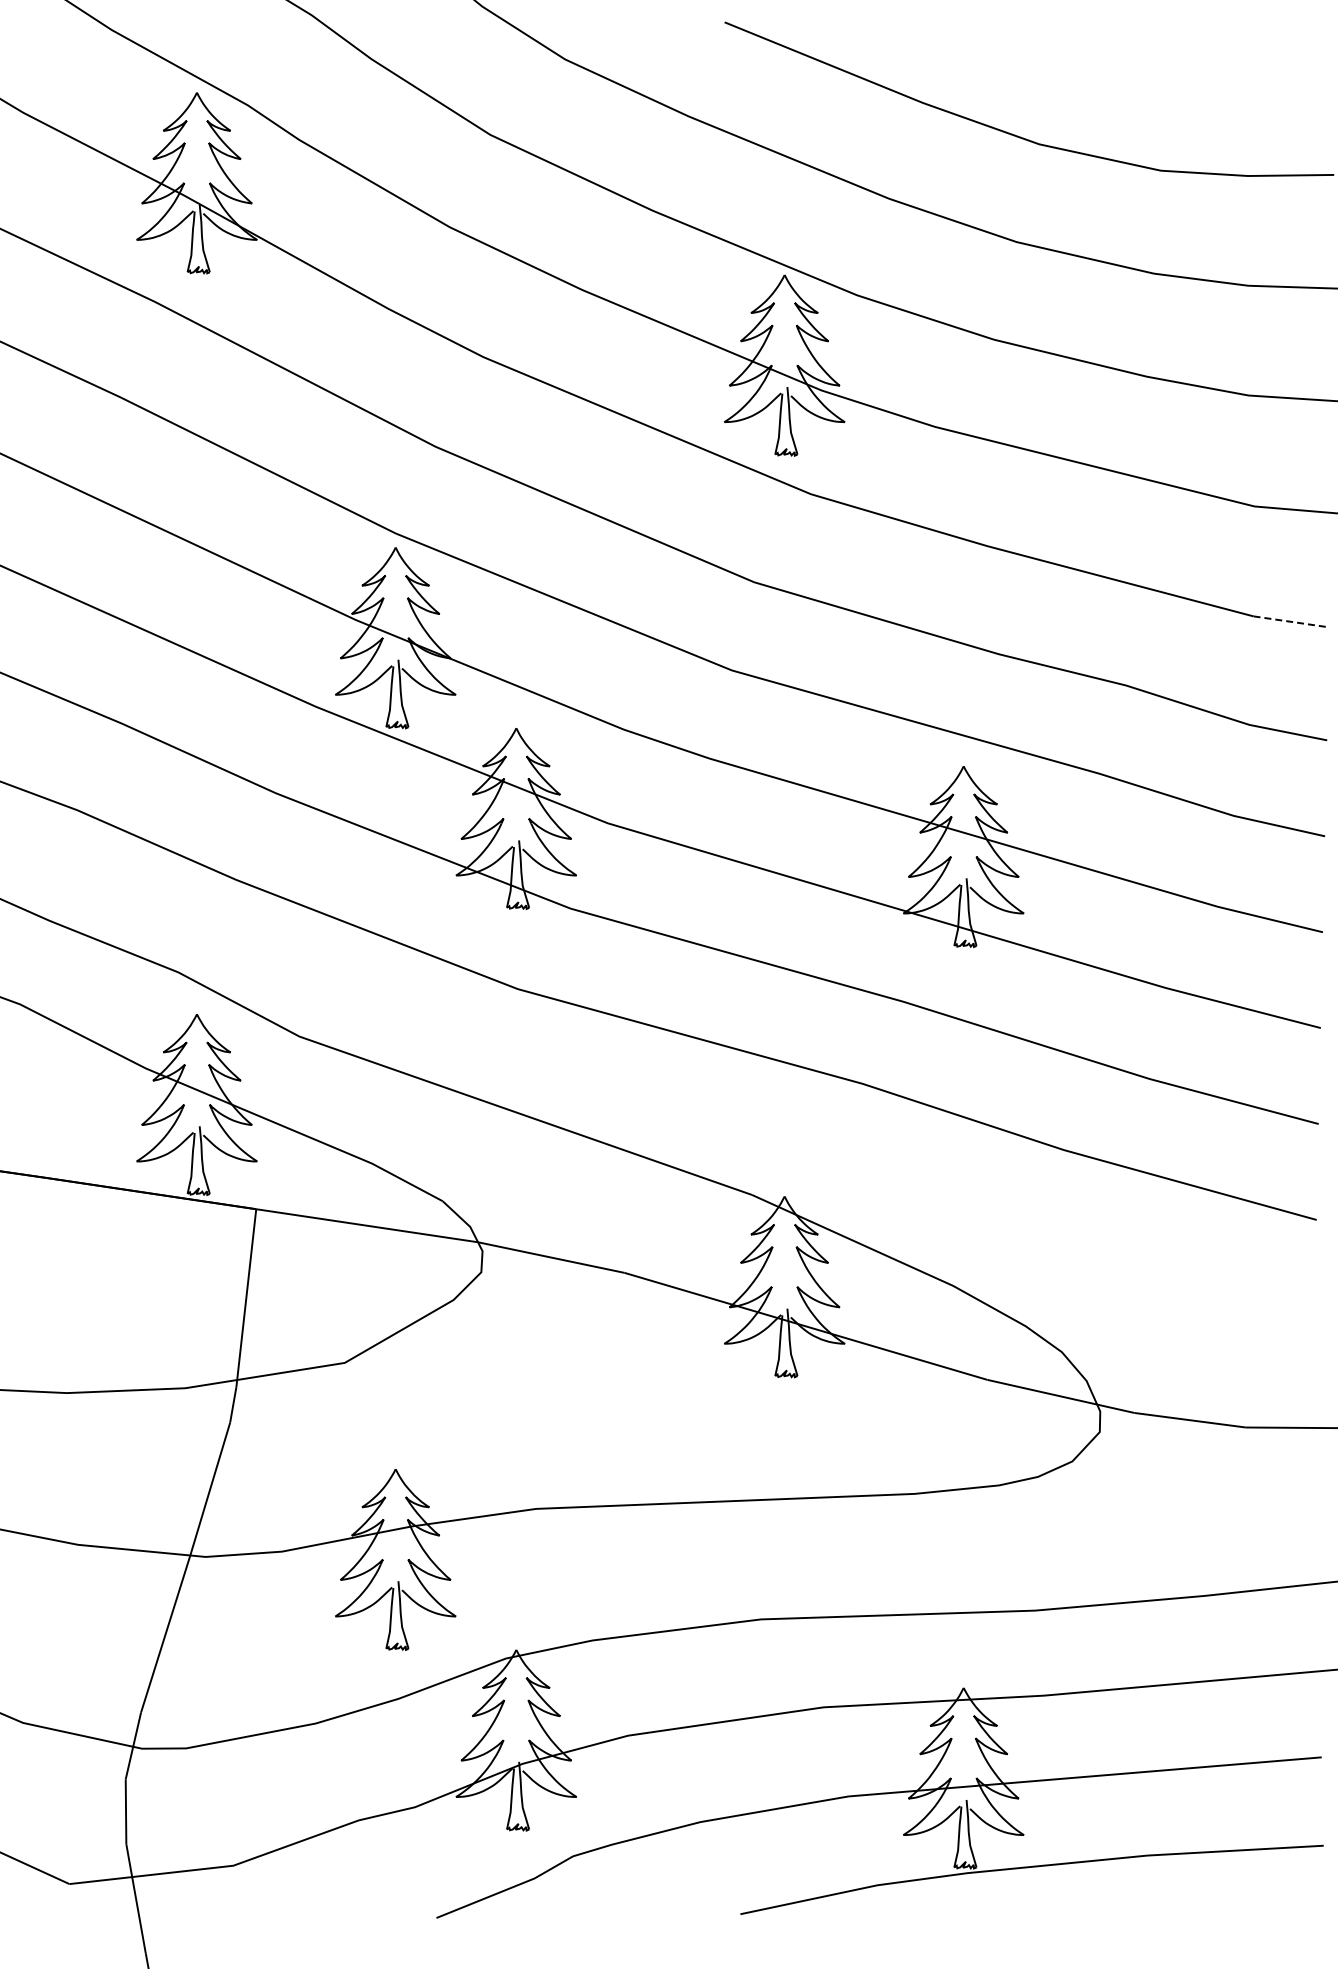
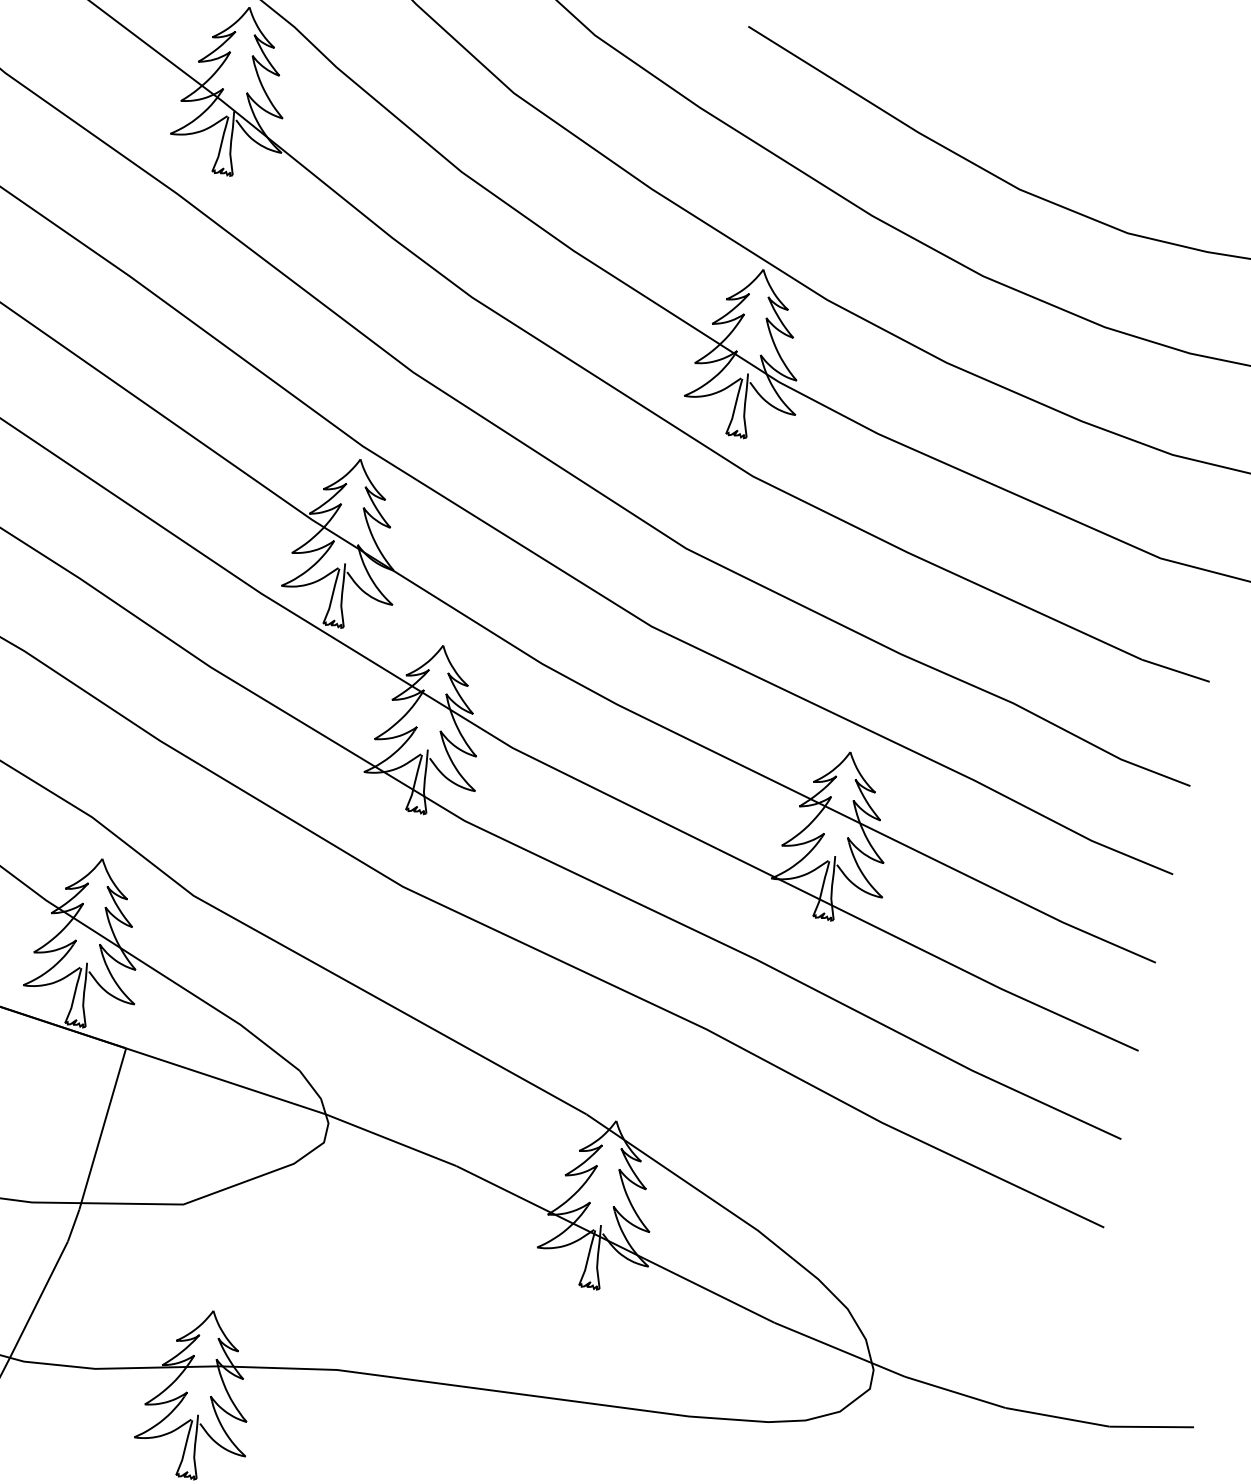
line: (1291, 621) -> (1176, 670), dashed -> solid

